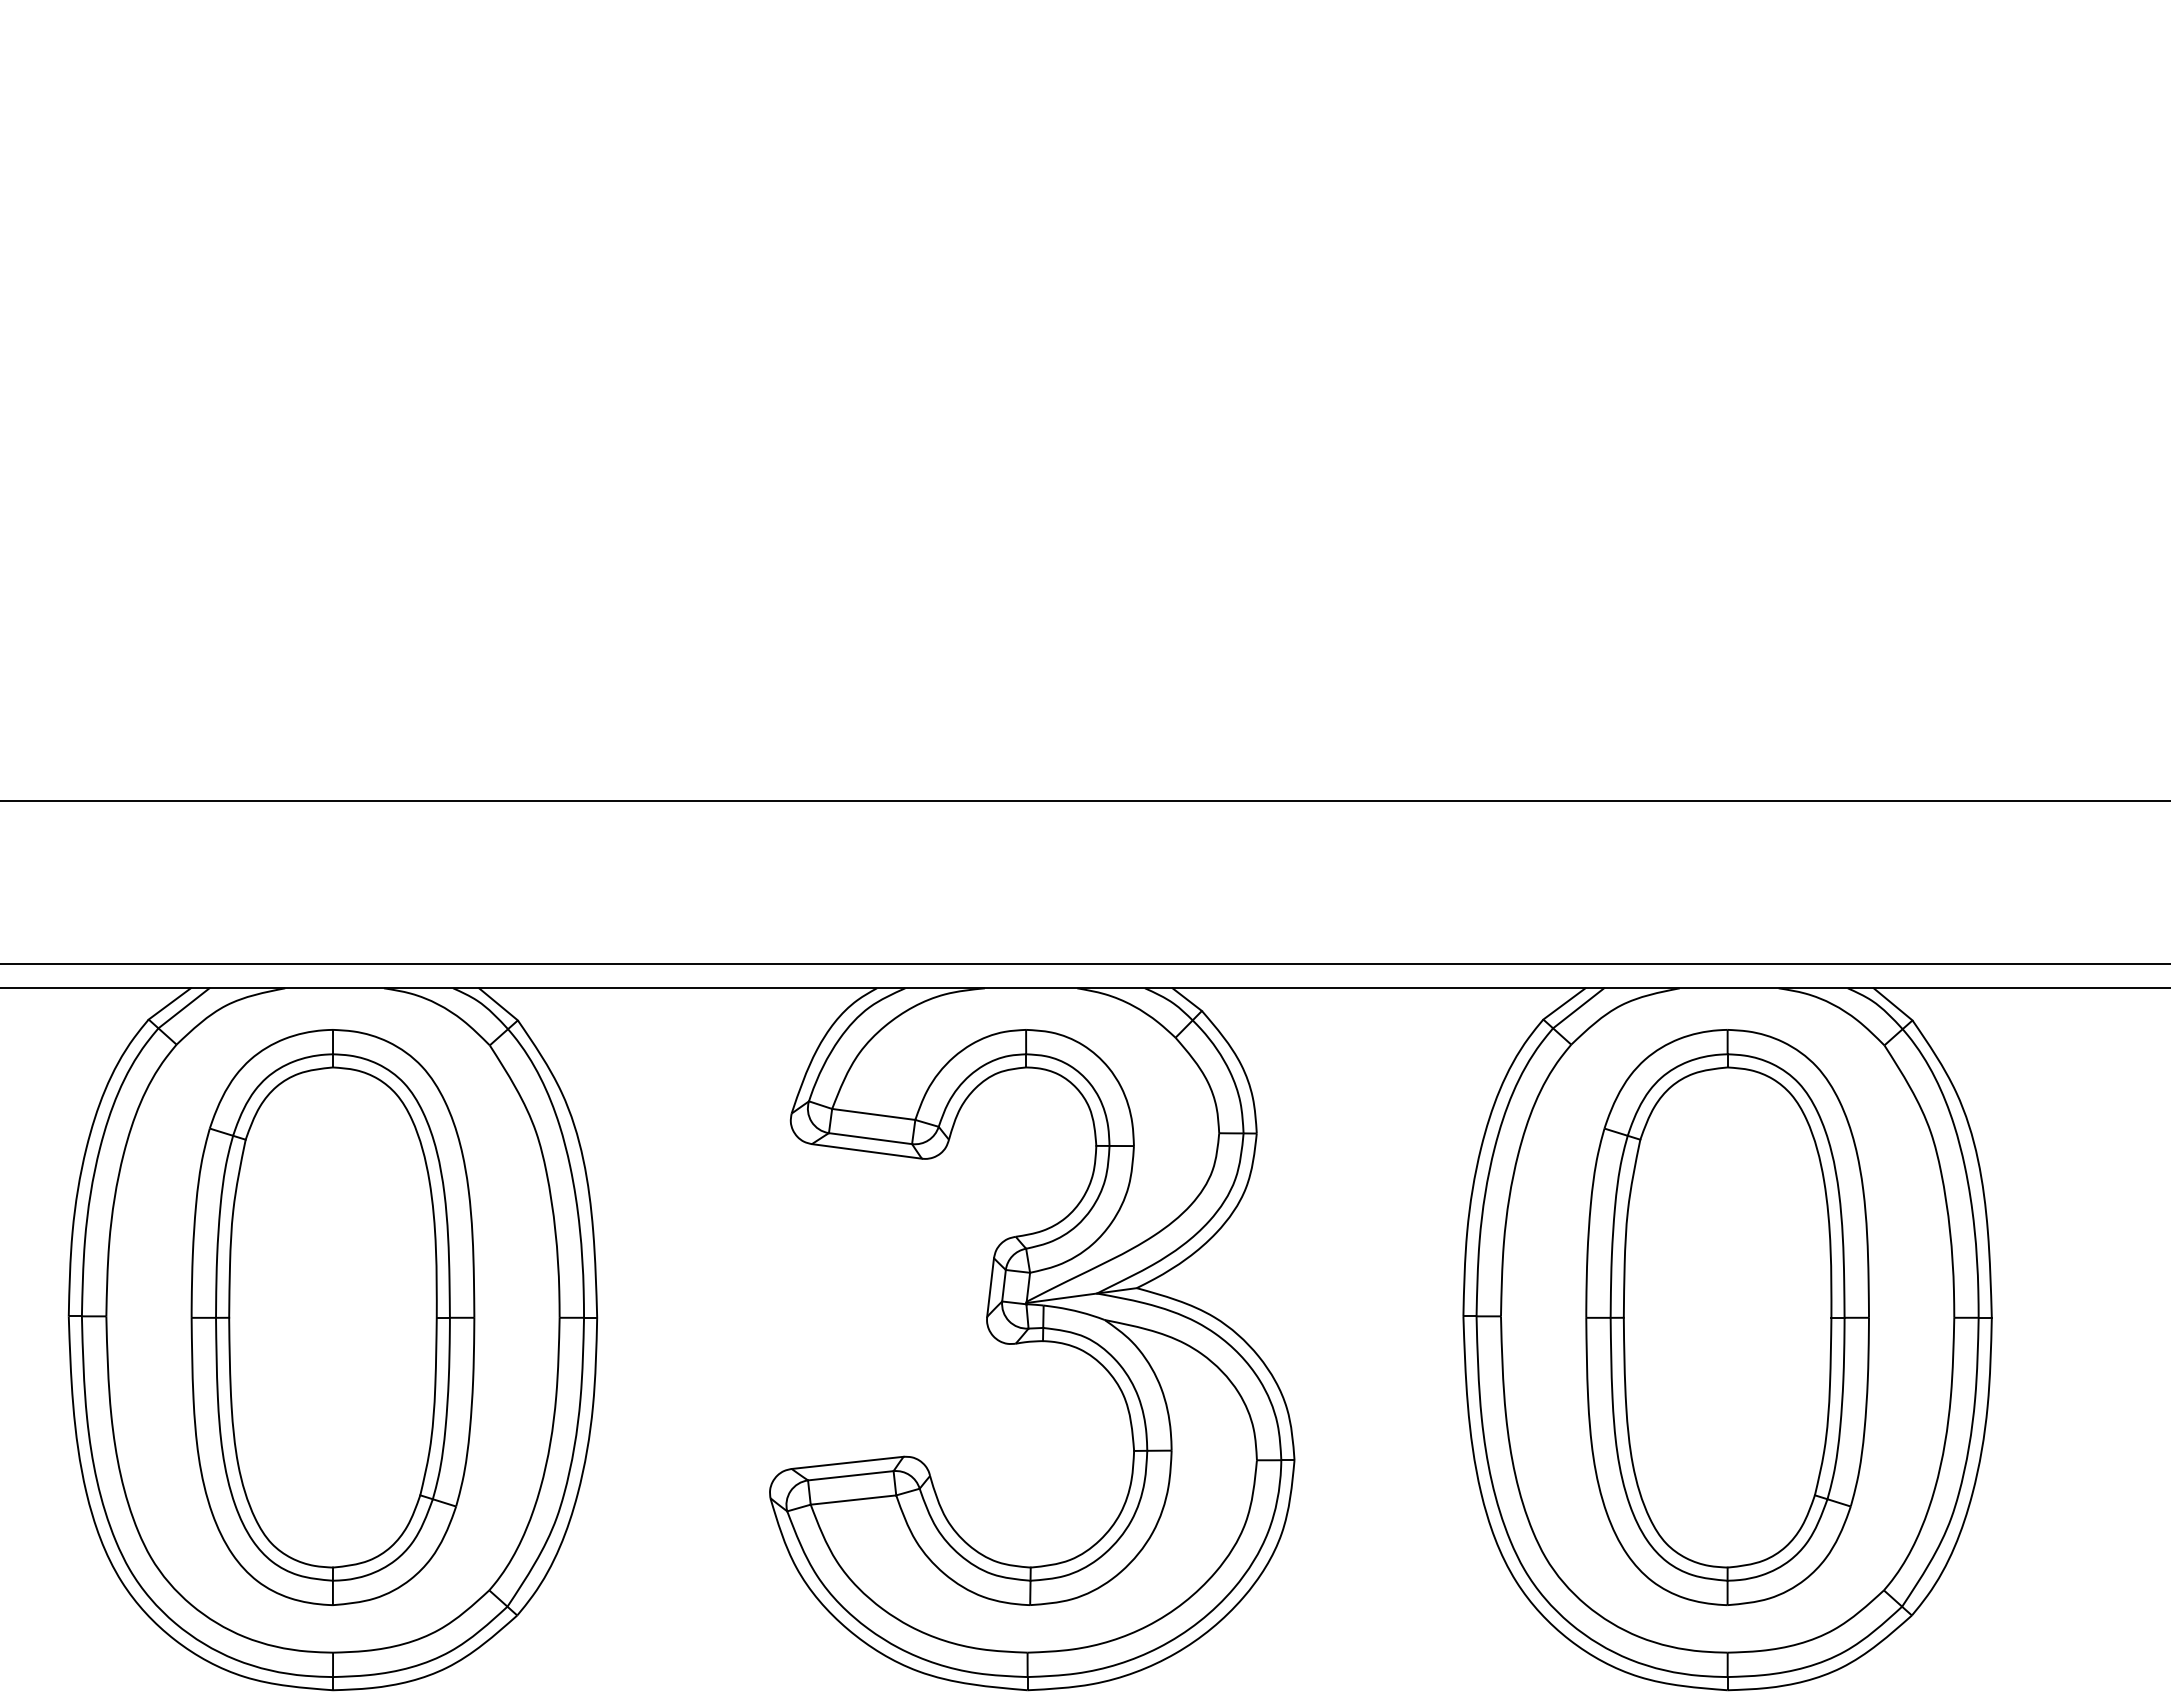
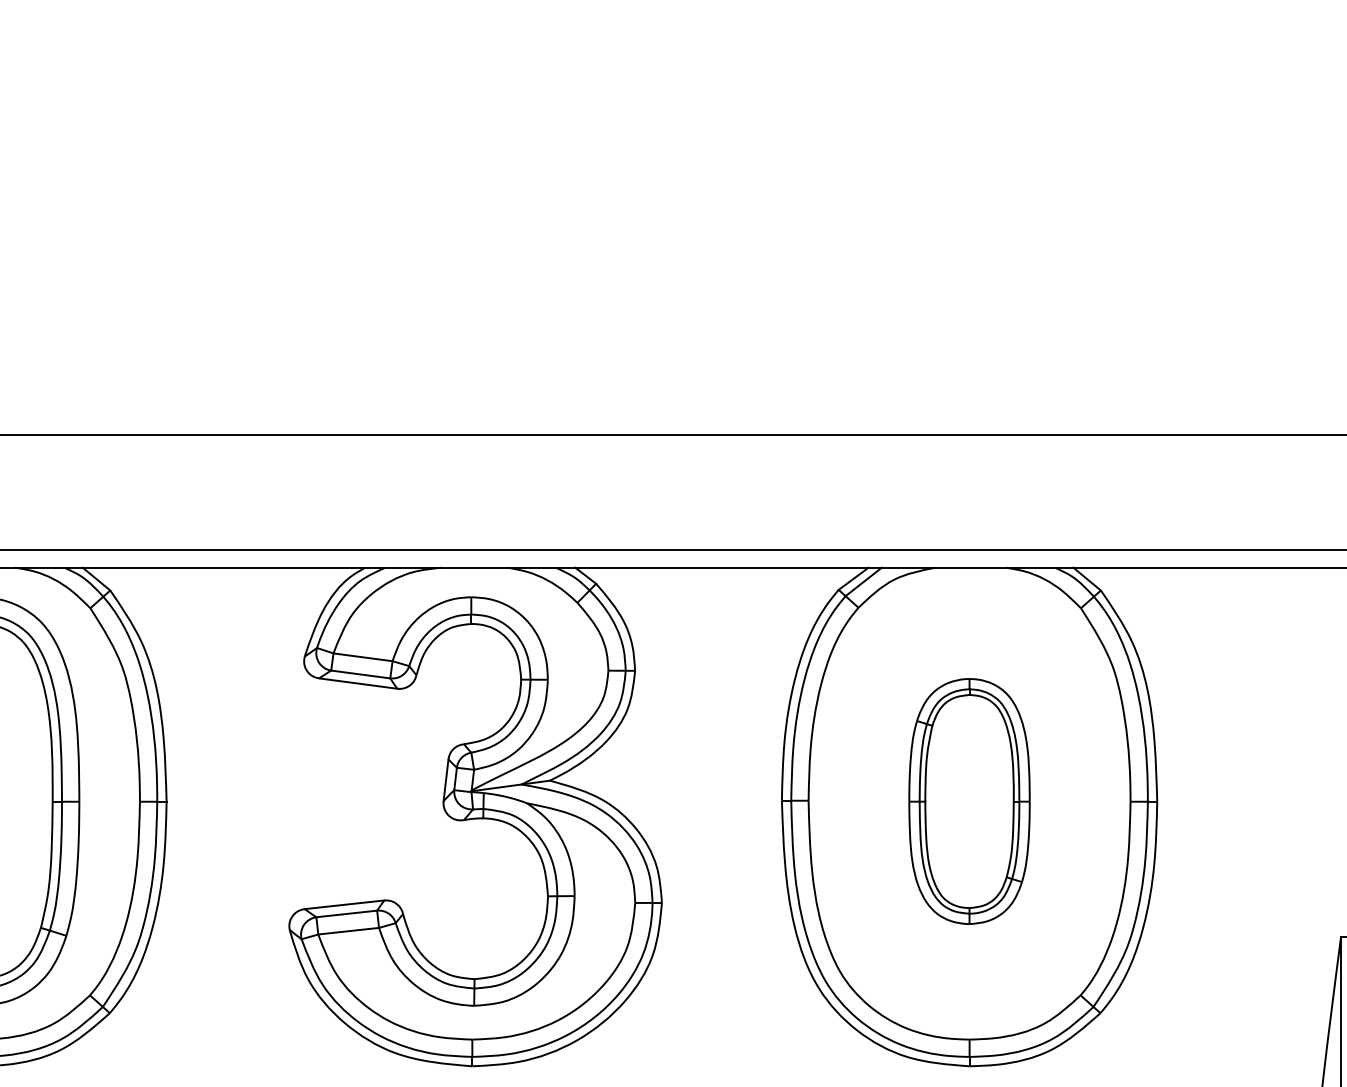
part: (1727, 1317) -> (969, 801), size x0.6

